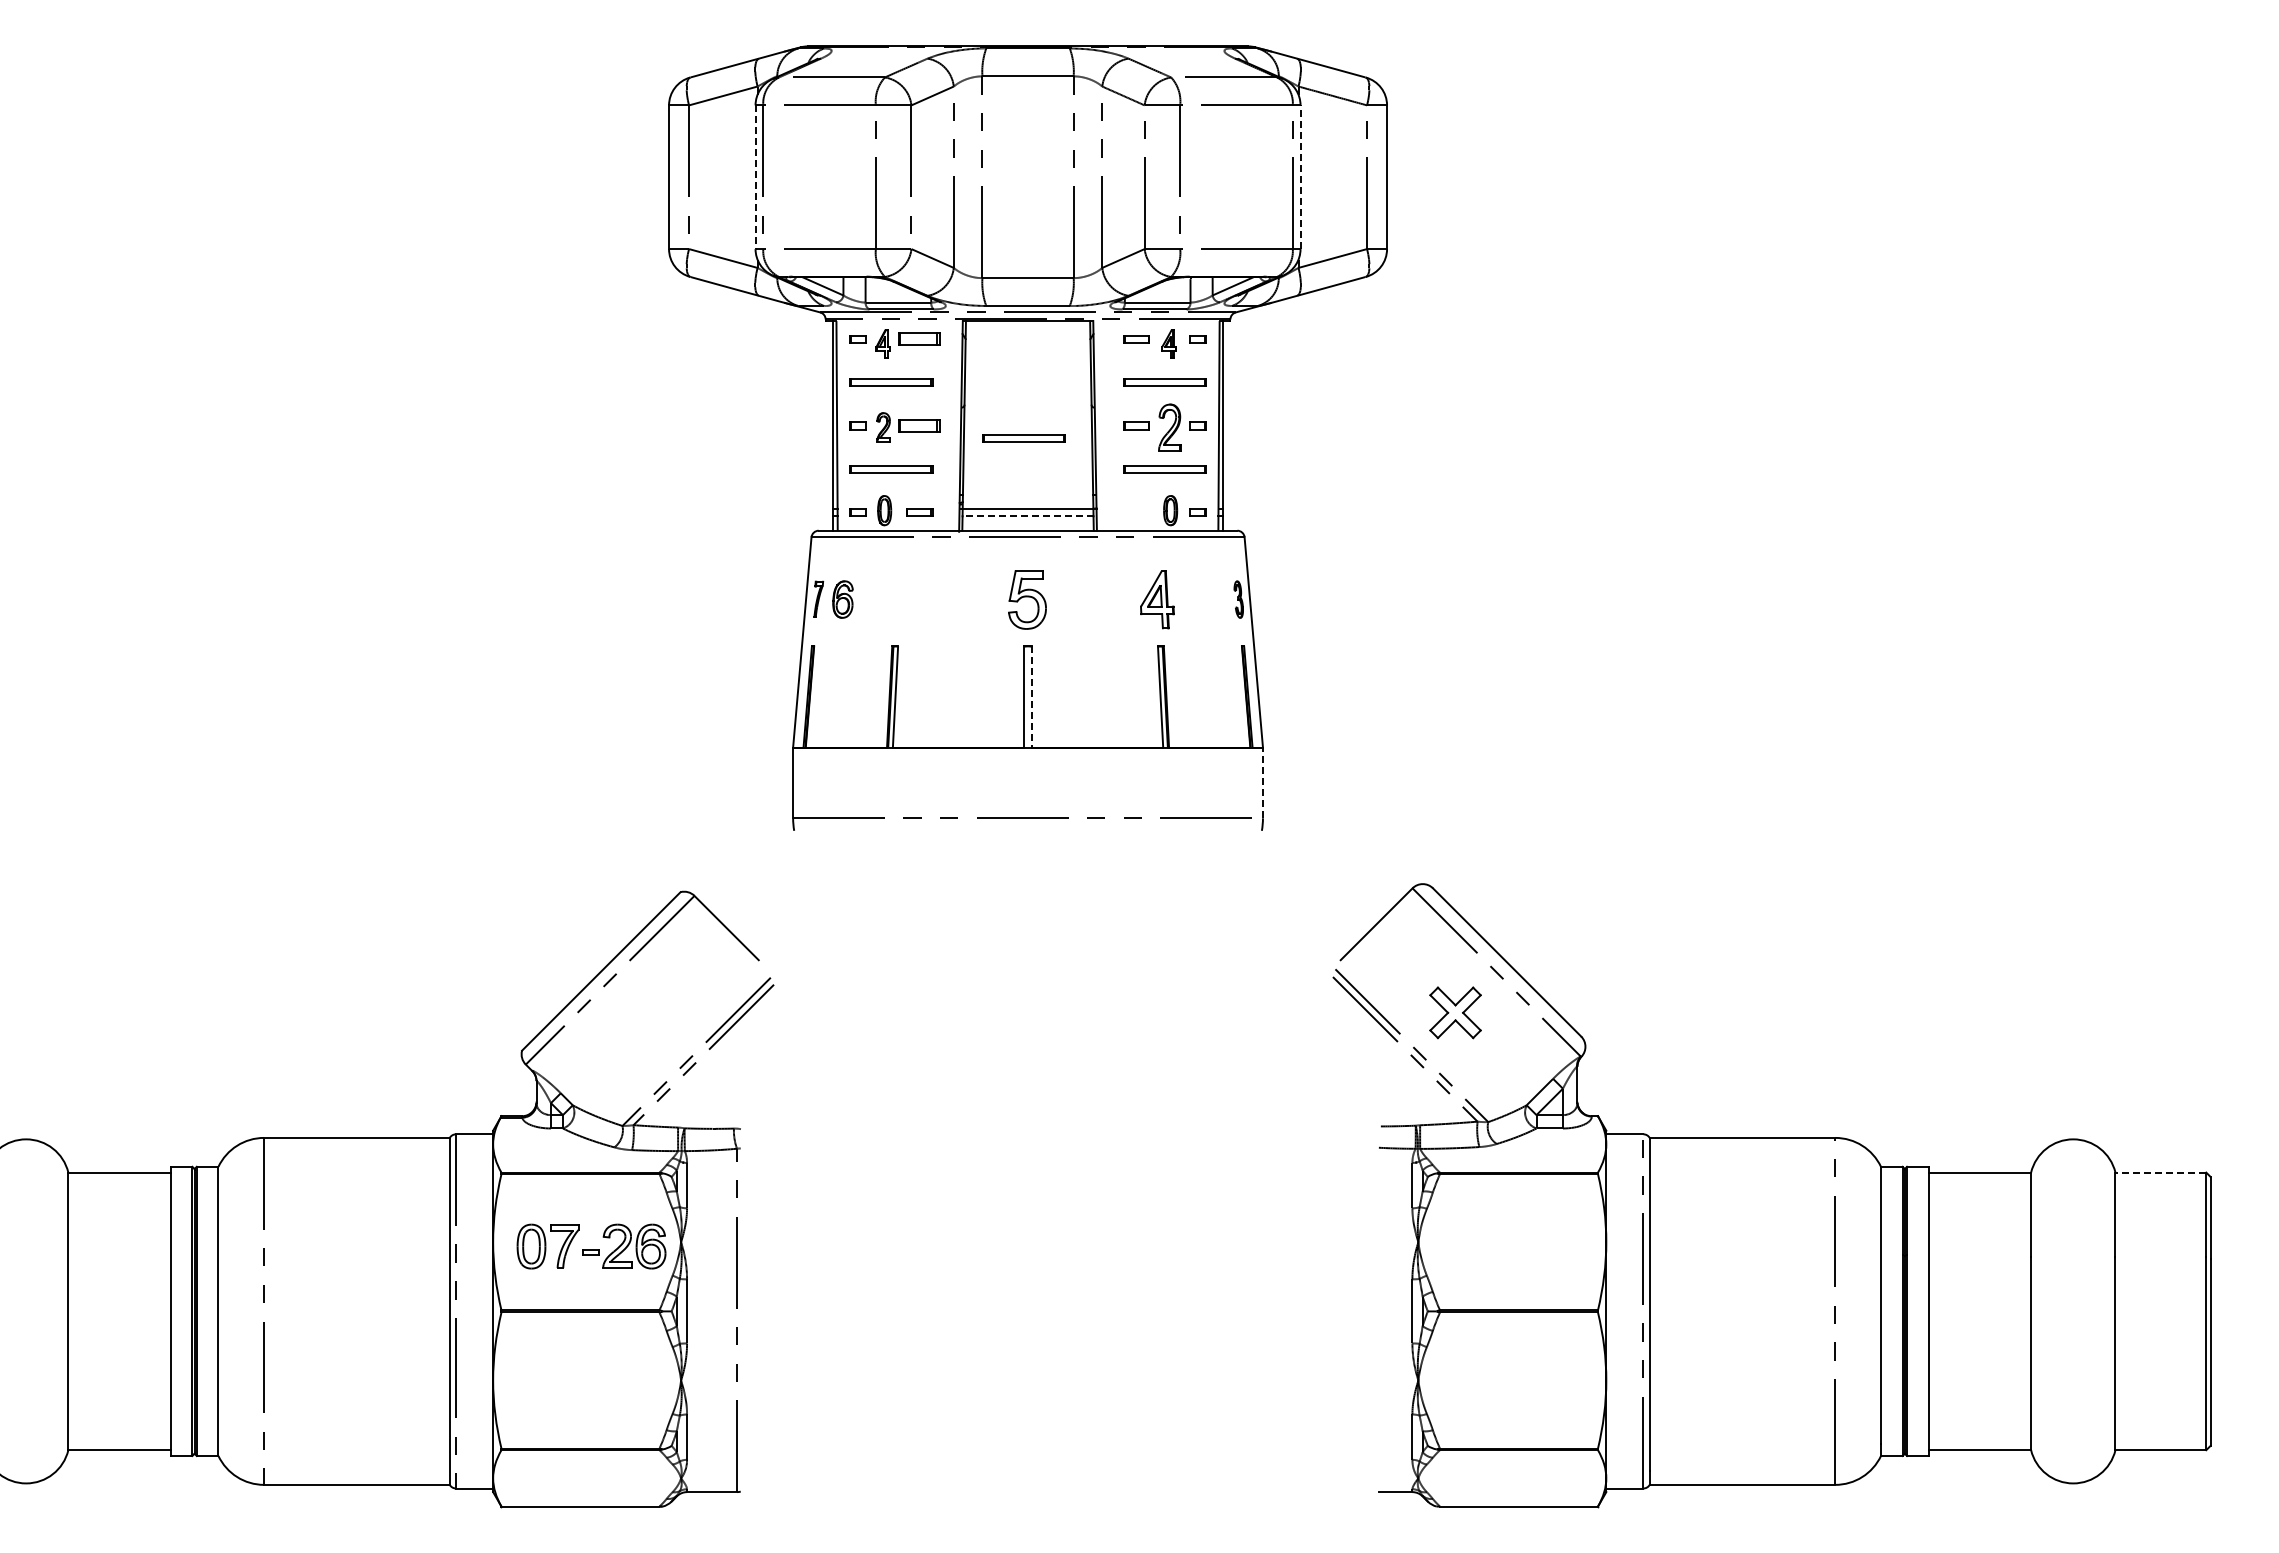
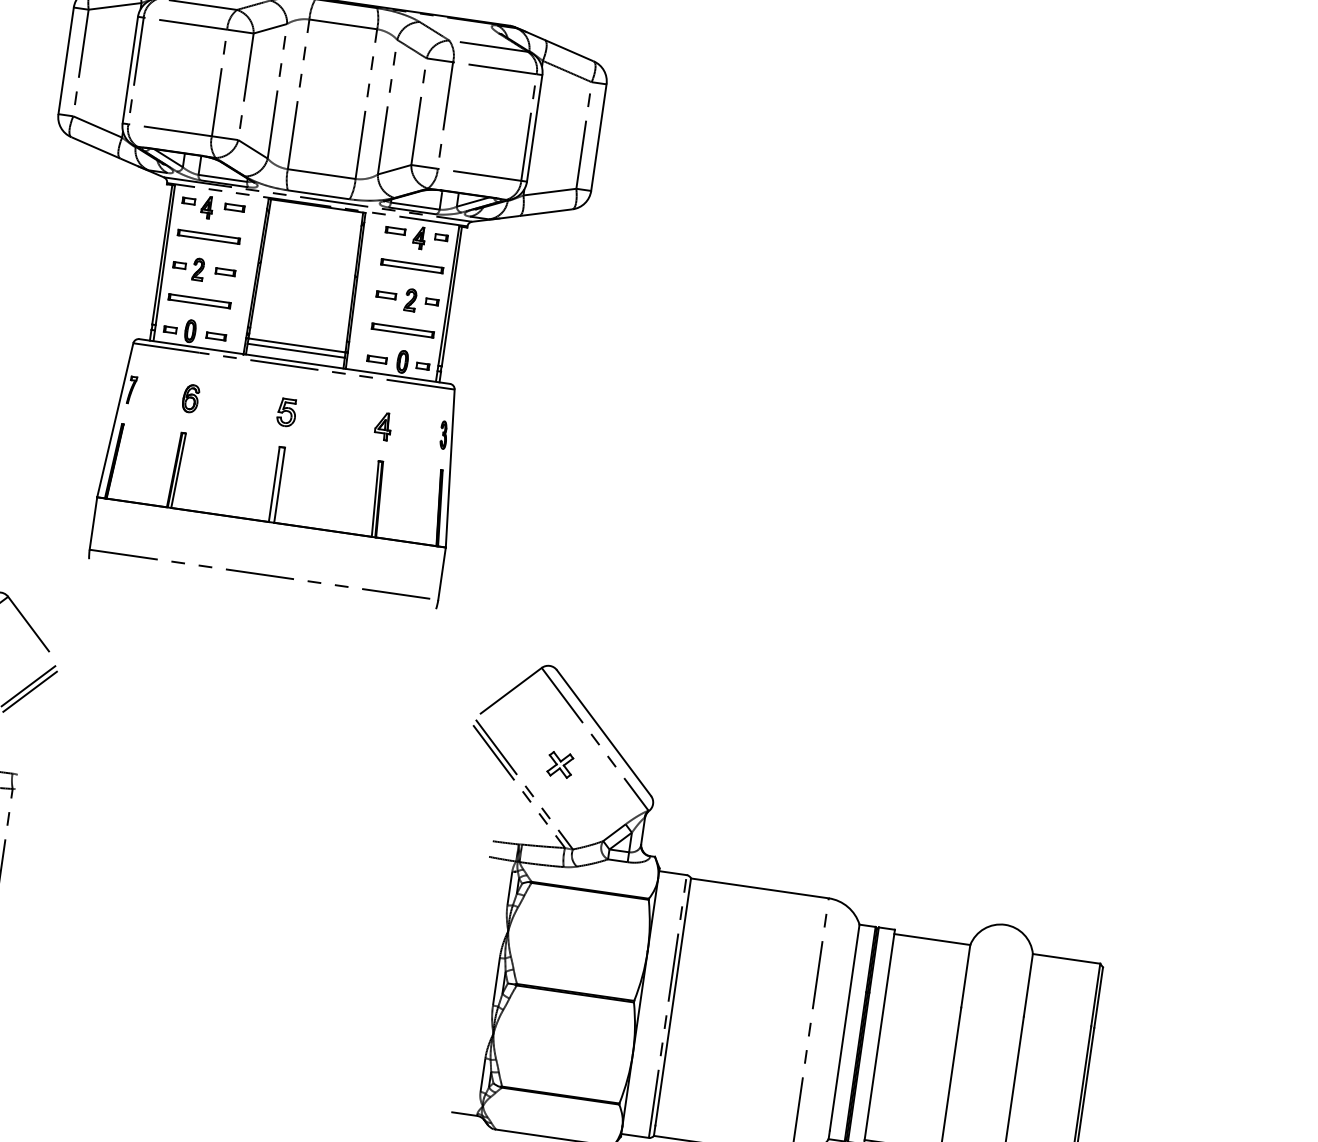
line: (755, 177) -> (130, 70), dashed -> solid
line: (1300, 177) -> (534, 128), dashed -> solid
part: (919, 339) -> (234, 208), size x0.62
part: (919, 425) -> (225, 271), size x0.62
part: (1168, 427) -> (409, 299), size x0.62
part: (1023, 438) -> (301, 292), removed
part: (1136, 512) -> (377, 359), added
line: (1027, 516) -> (295, 350), dashed -> solid
part: (842, 599) -> (190, 398), moved
part: (1027, 599) -> (286, 412), size x0.62
part: (1157, 599) -> (383, 426), size x0.62
line: (1031, 696) -> (279, 484), dashed -> solid
line: (1262, 782) -> (441, 573), dashed -> solid
part: (1455, 1012) -> (560, 764), size x0.62
line: (2160, 1172) -> (1066, 958), dashed -> solid

